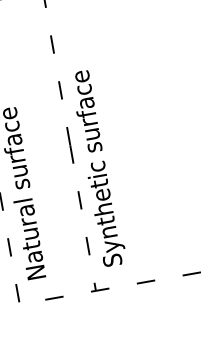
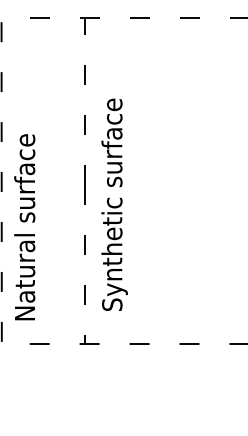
text: (98, 167) -> (114, 204), moved

